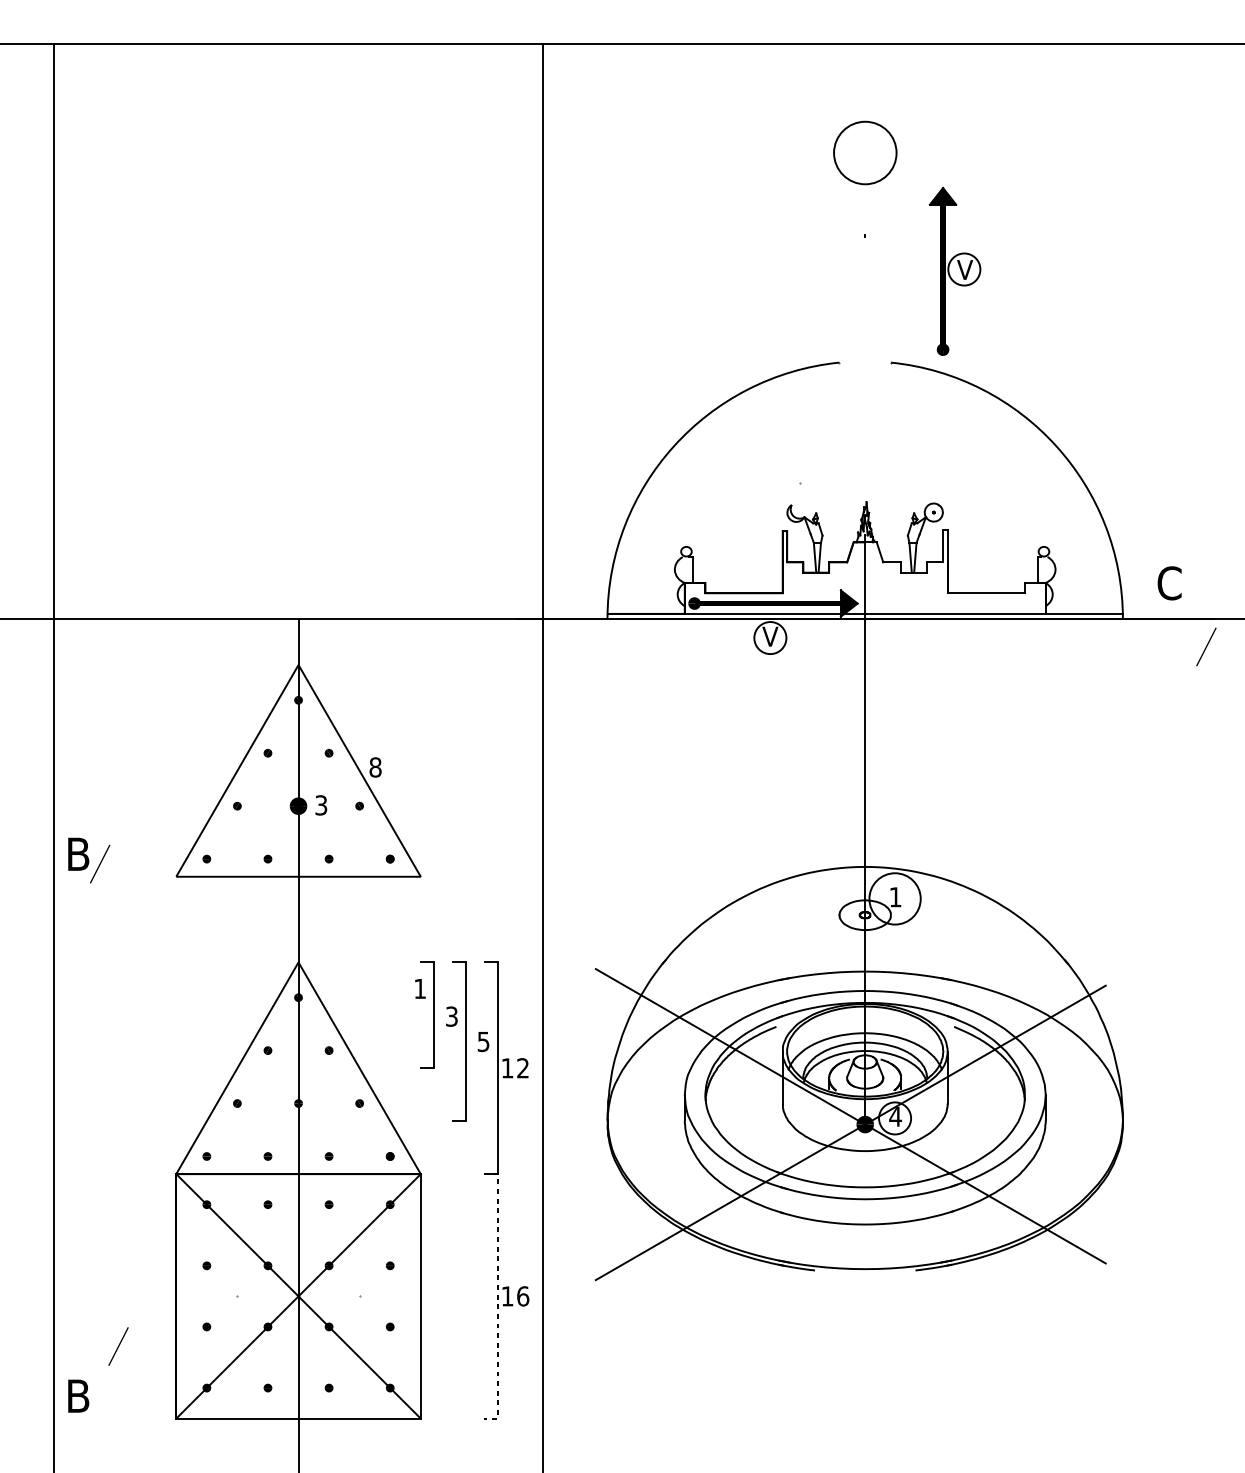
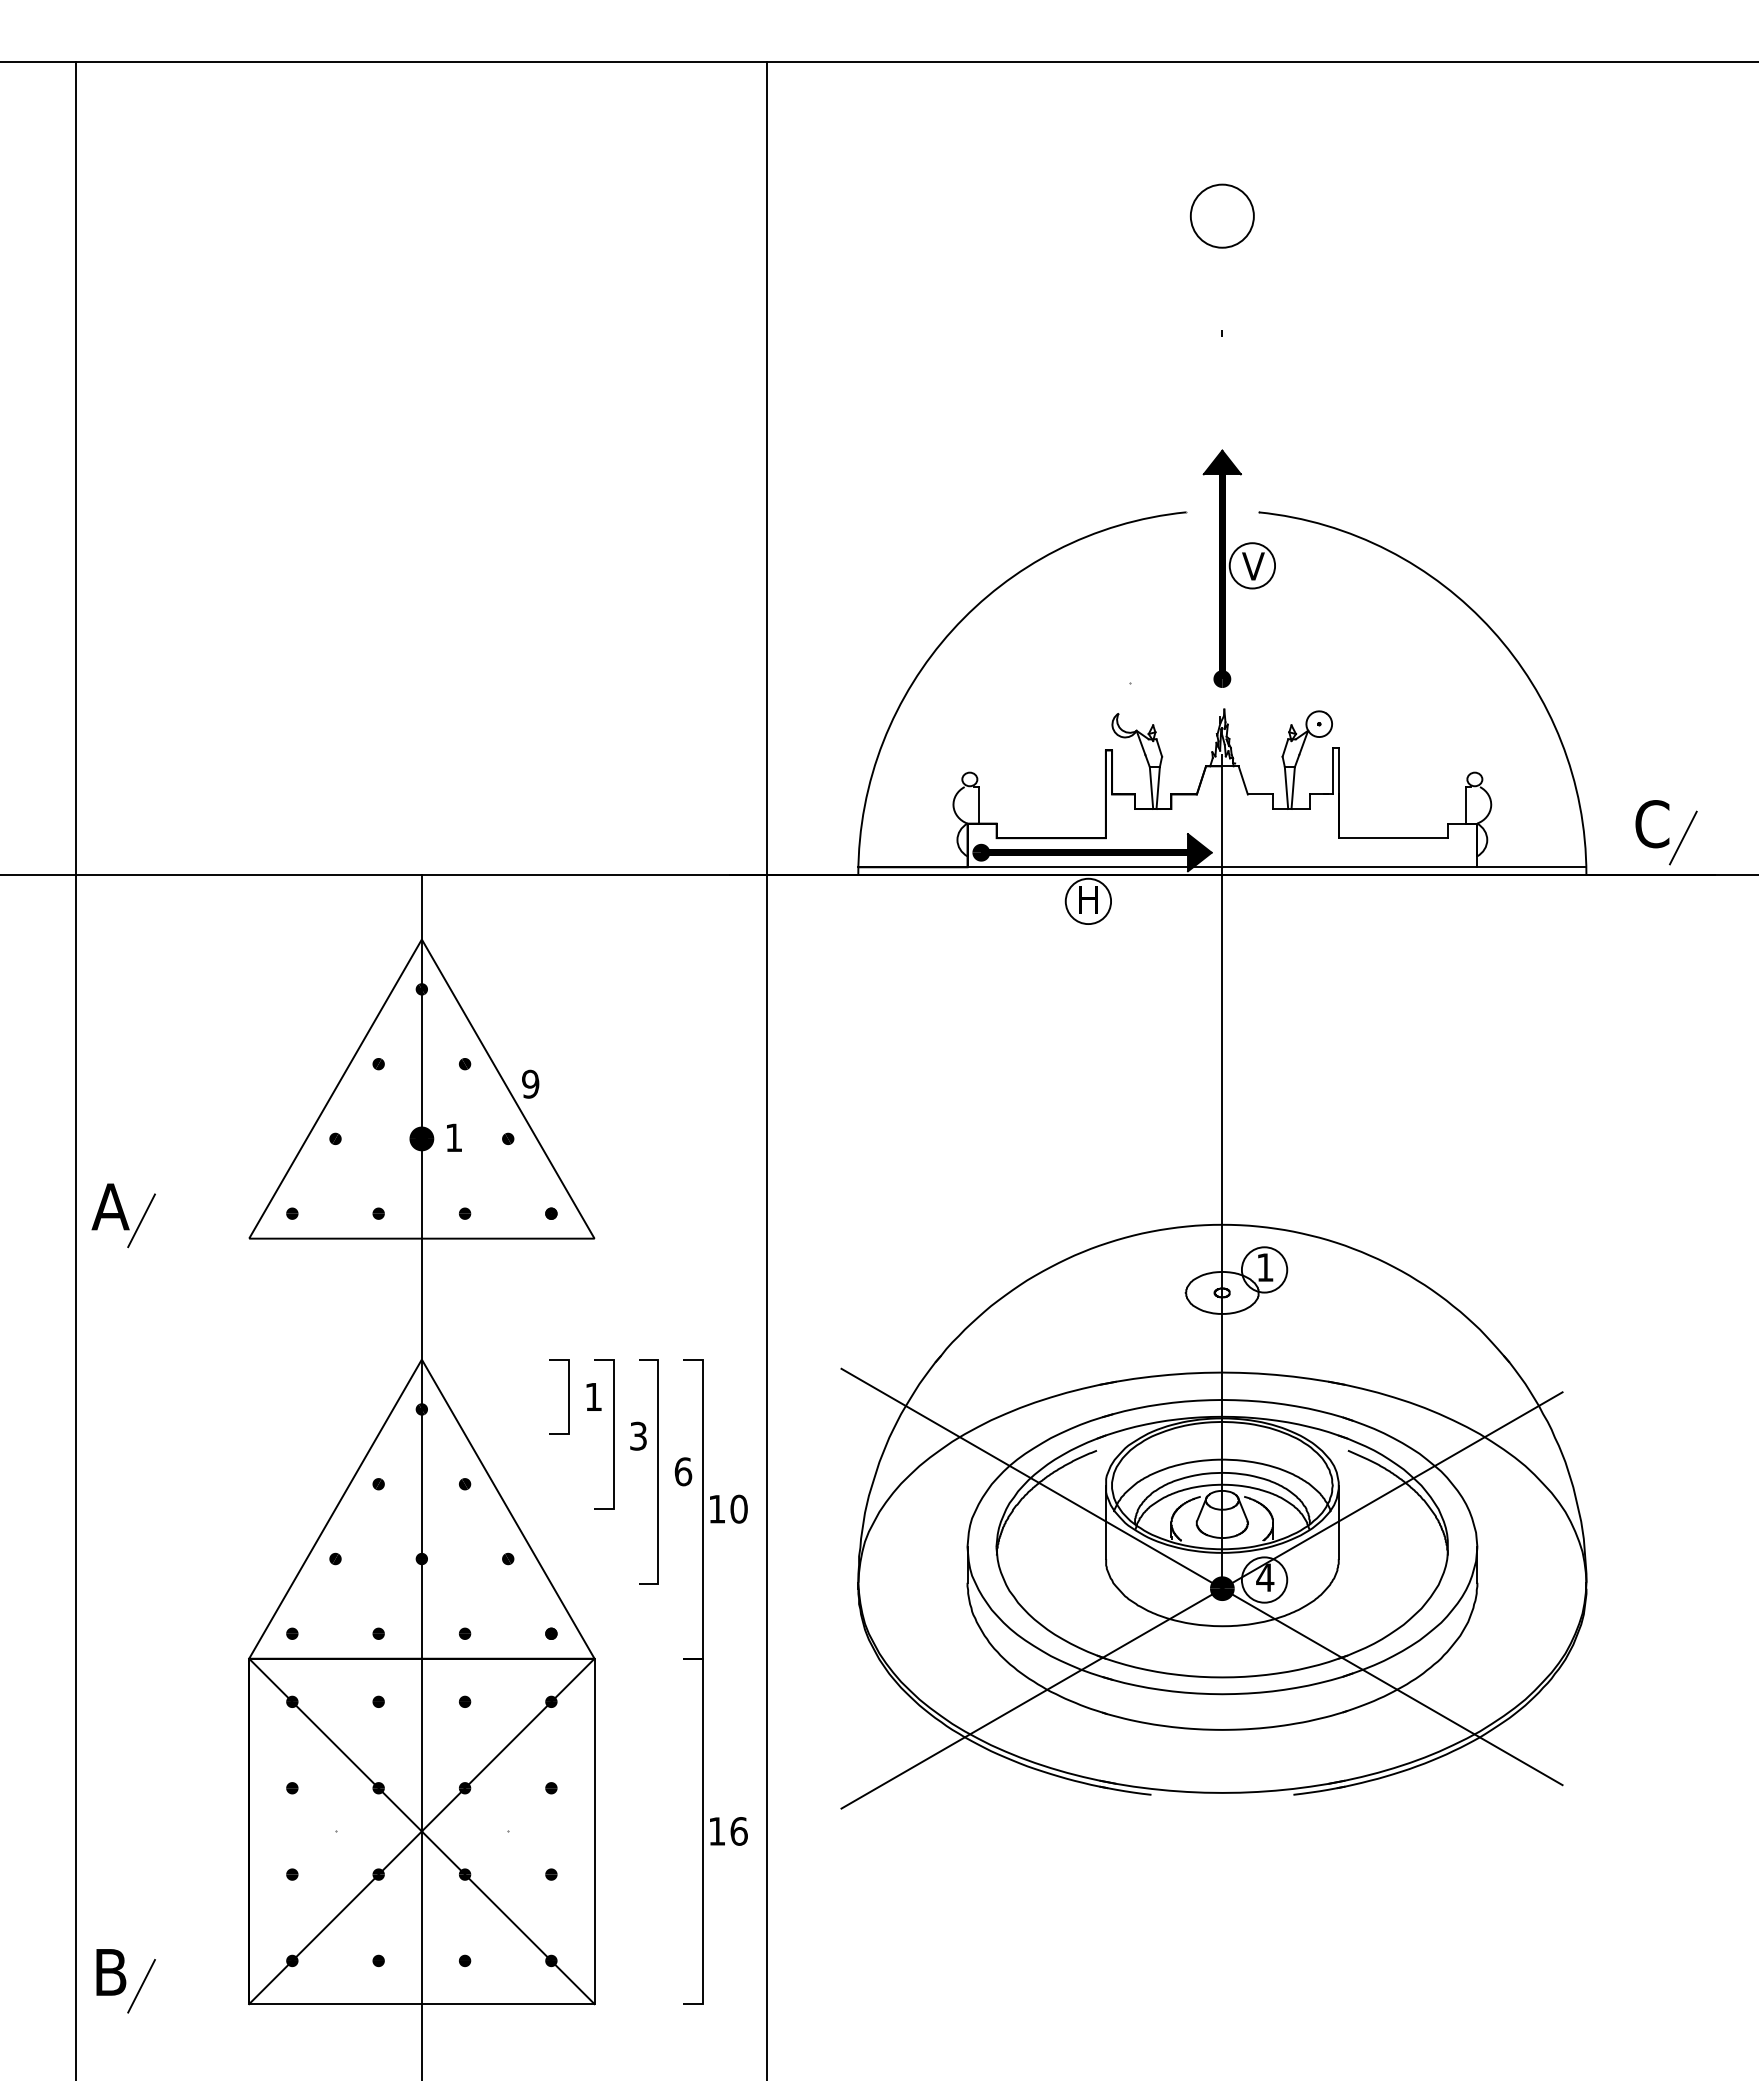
circle: (864, 152) -> (1221, 215), size x0.71
part: (954, 271) -> (1238, 568), moved
text: (770, 636) -> (1088, 899), V -> H
line: (1206, 646) -> (1683, 837), moved
text: (375, 766) -> (530, 1083), 8 -> 9
text: (320, 805) -> (453, 1137), 3 -> 1
text: (78, 854) -> (110, 1206), B -> A
circle: (895, 898) -> (1264, 1269), size x0.62
line: (402, 988) -> (568, 1396), added
text: (483, 1041) -> (683, 1471), 5 -> 6
text: (522, 1067) -> (738, 1508), 12 -> 10
line: (497, 1296) -> (703, 1831), dashed -> solid
line: (118, 1346) -> (141, 1986), moved

